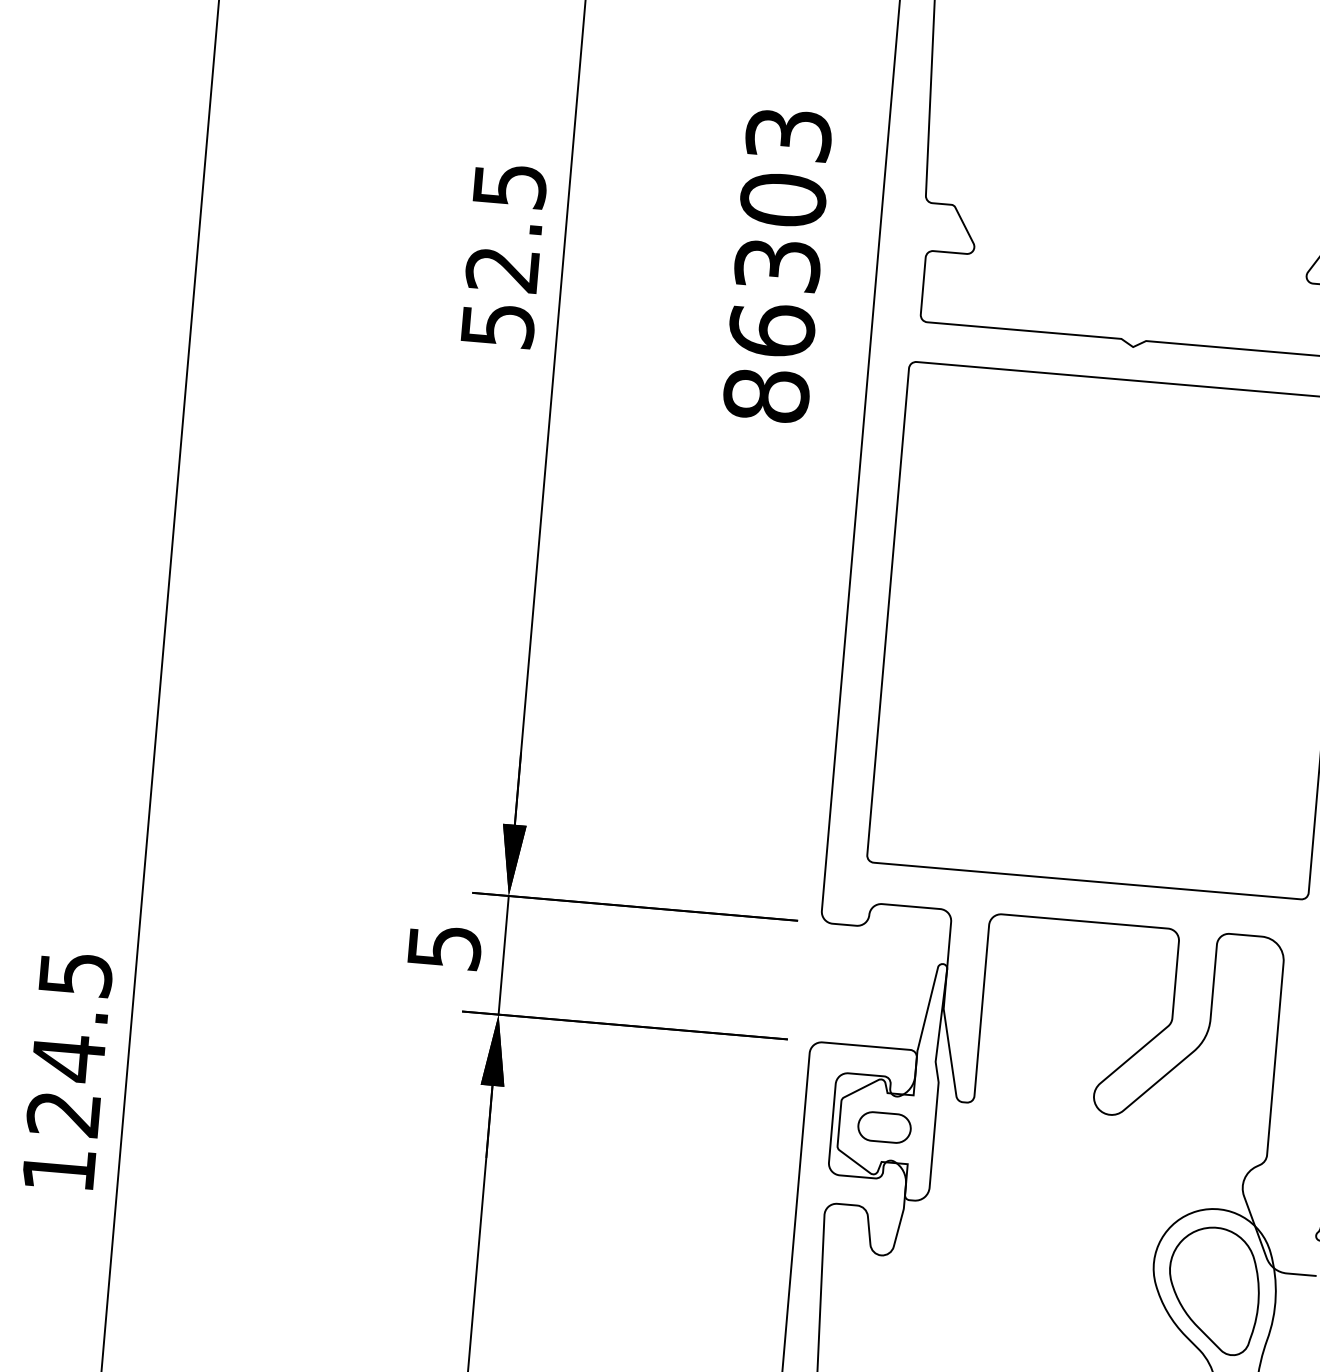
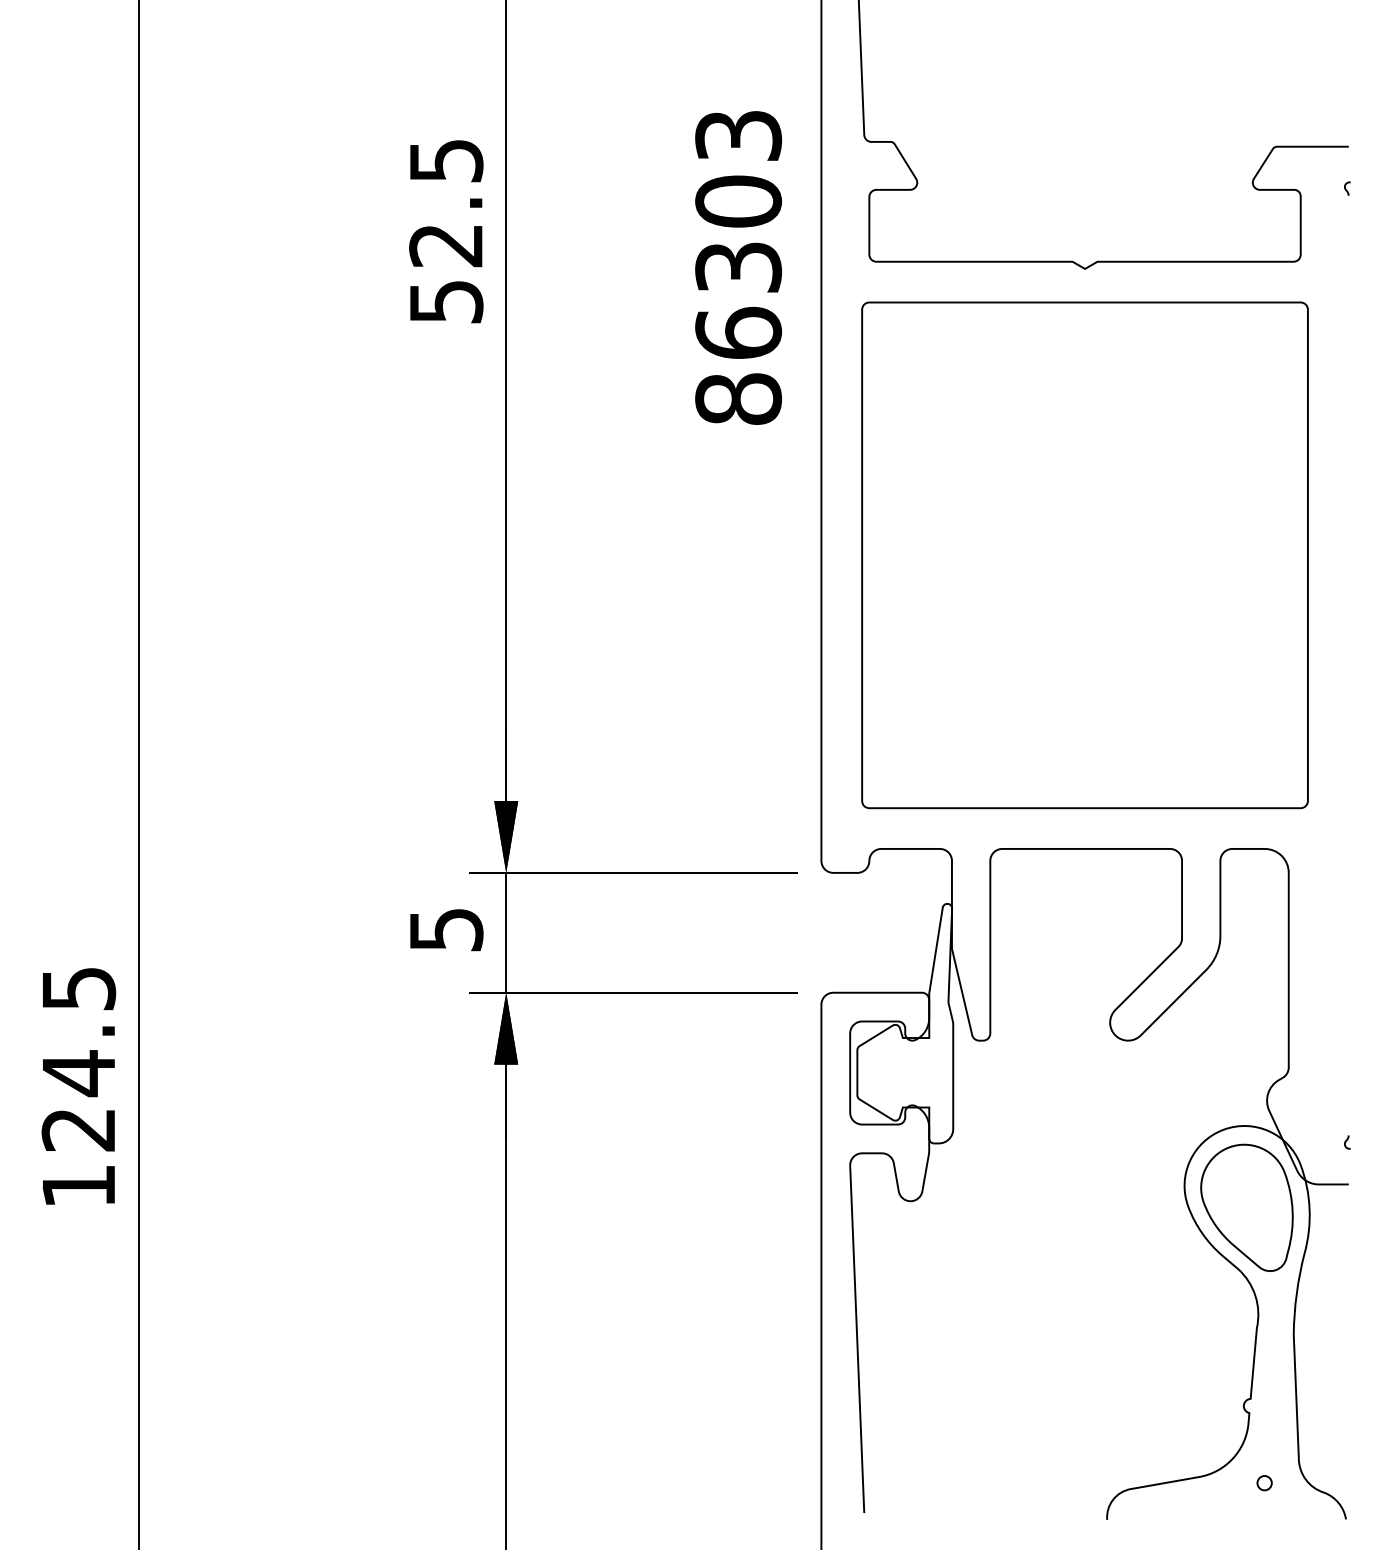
text: (777, 265) -> (738, 267), moved
part: (884, 1127) -> (902, 1072), removed

